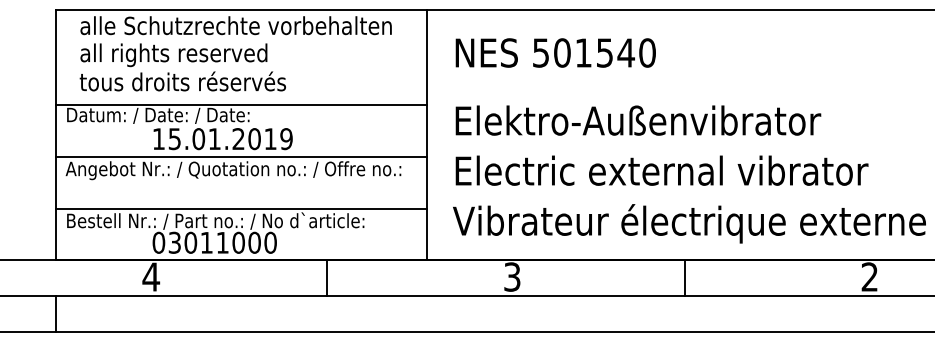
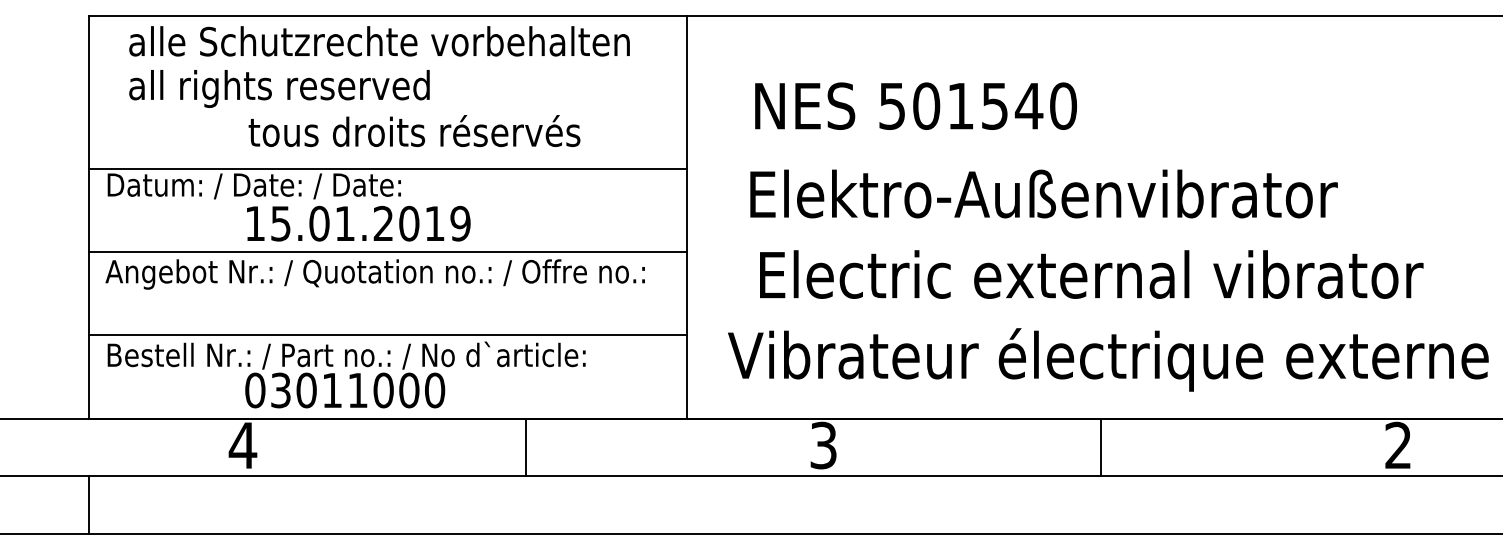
text: (555, 52) -> (915, 105), moved
text: (182, 81) -> (413, 131), moved
text: (638, 120) -> (1044, 193), moved
text: (661, 170) -> (1090, 274), moved

